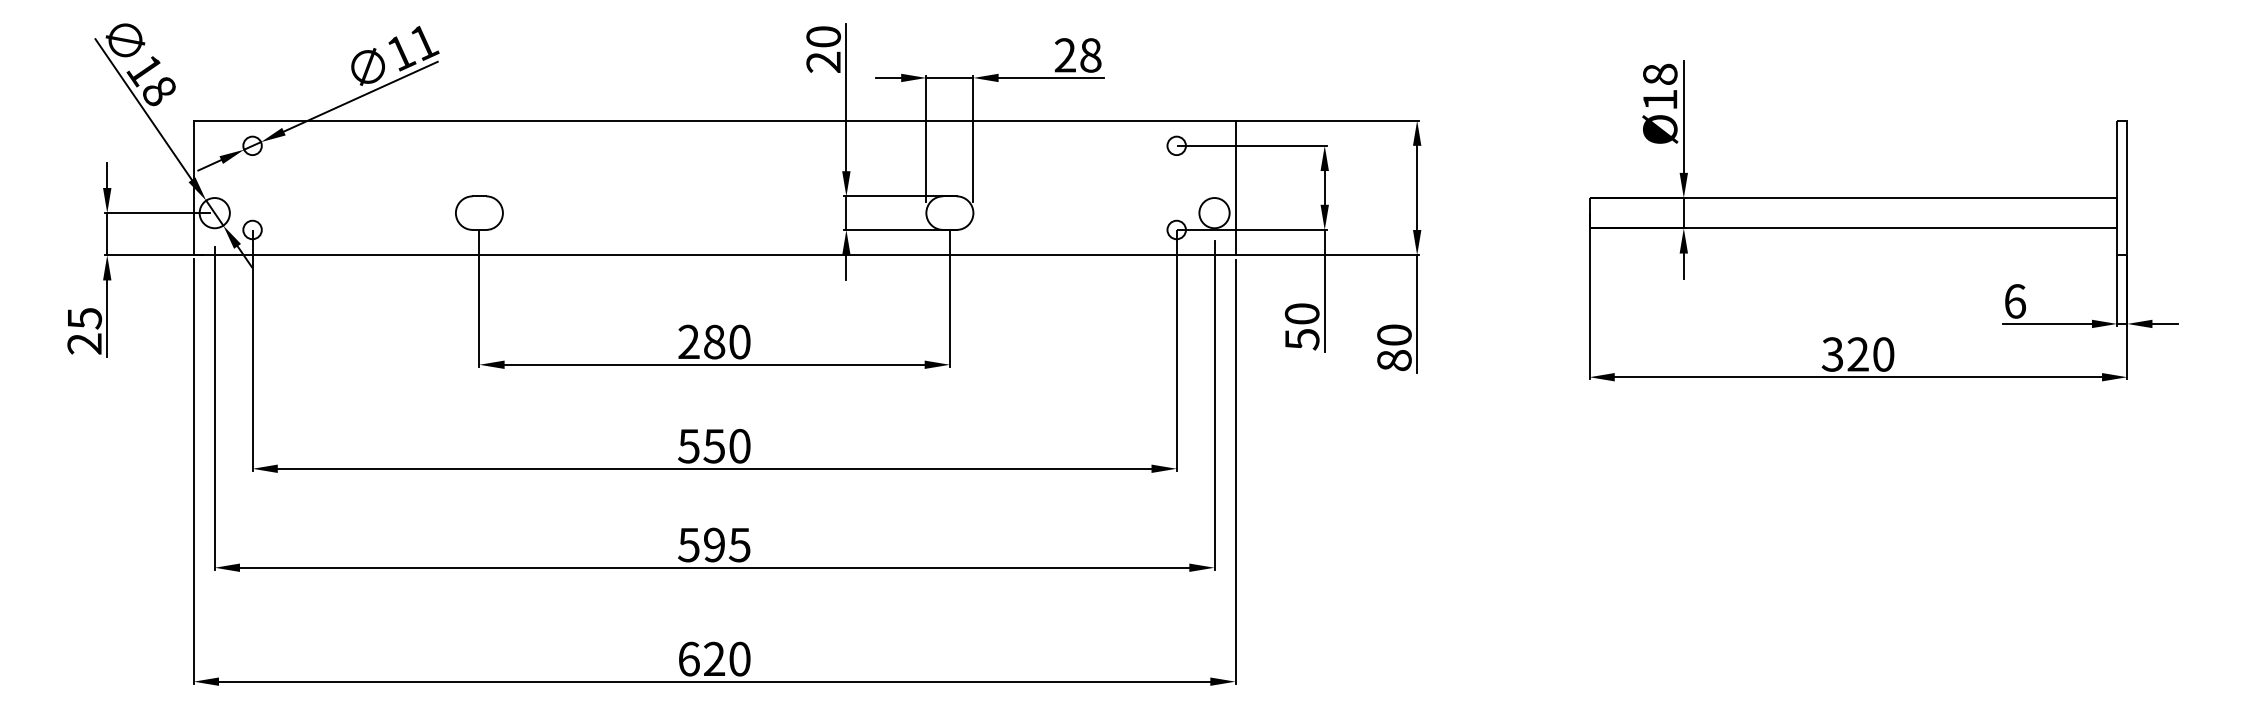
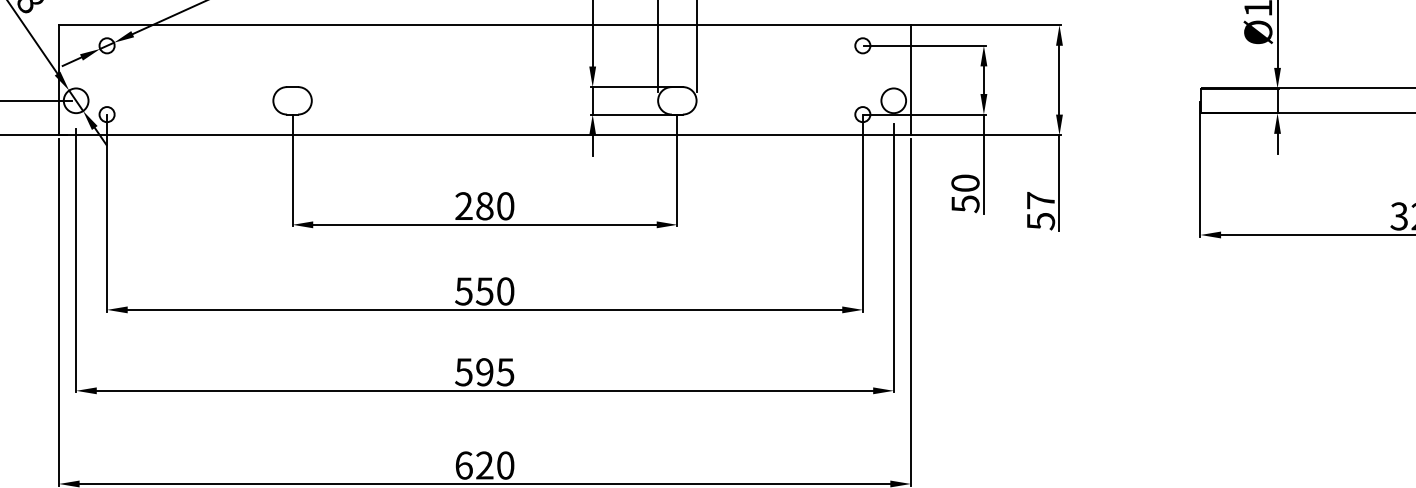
text: (1394, 347) -> (1040, 210), 80 -> 57

